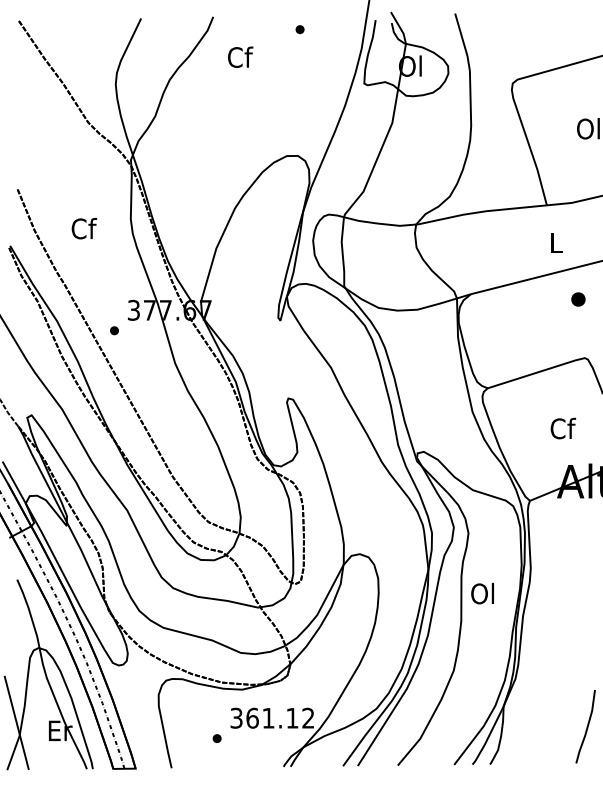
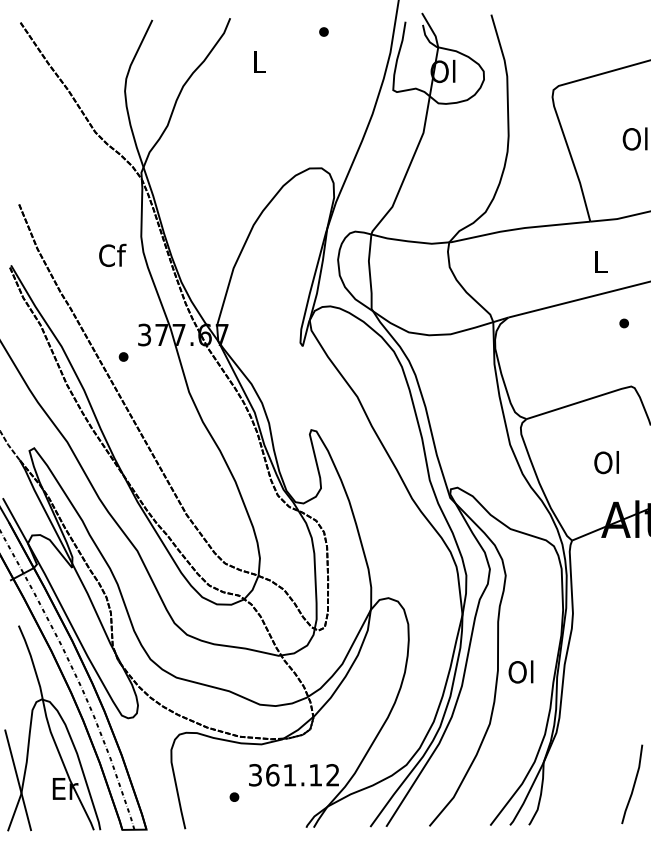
text: (240, 56) -> (259, 60), Cf -> L
text: (84, 228) -> (112, 255), moved
part: (577, 299) -> (623, 323), size x0.62
text: (563, 428) -> (608, 462), Cf -> Ol
text: (482, 593) -> (520, 671), moved

